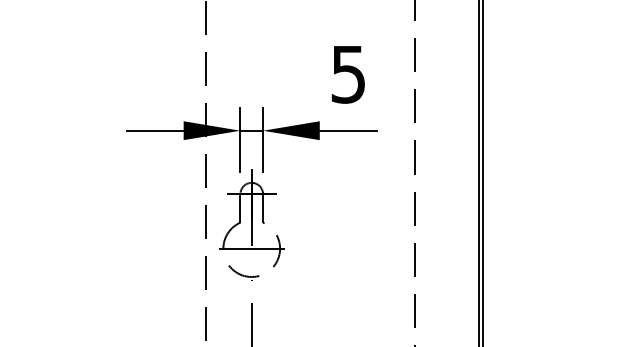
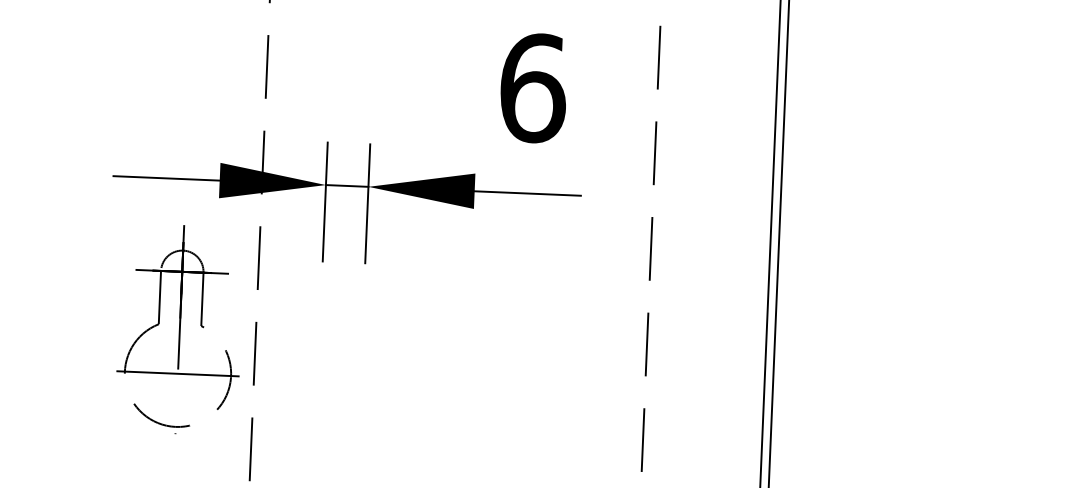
text: (348, 74) -> (532, 88), 5 -> 6
part: (251, 224) -> (179, 328), moved

